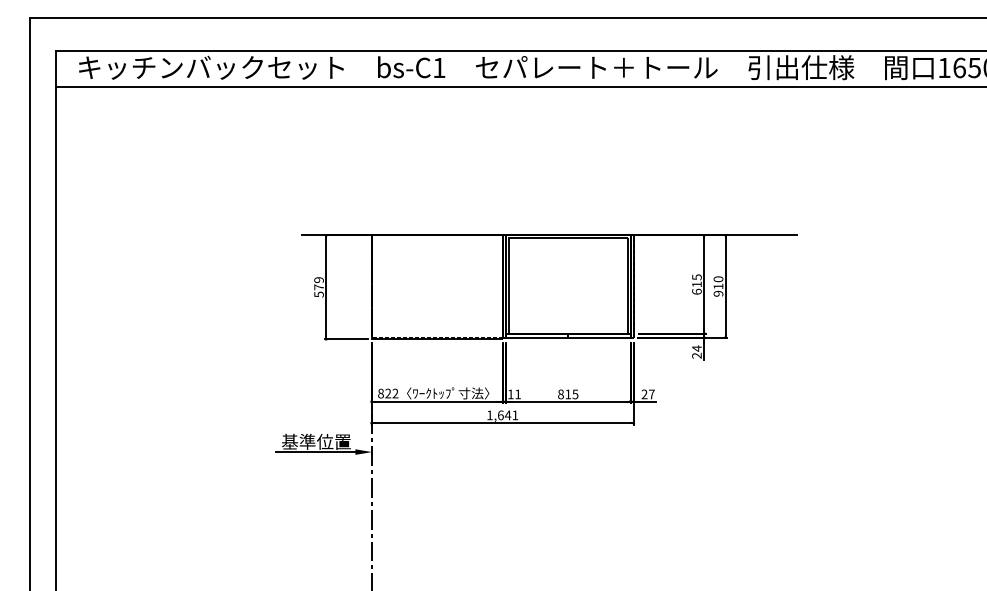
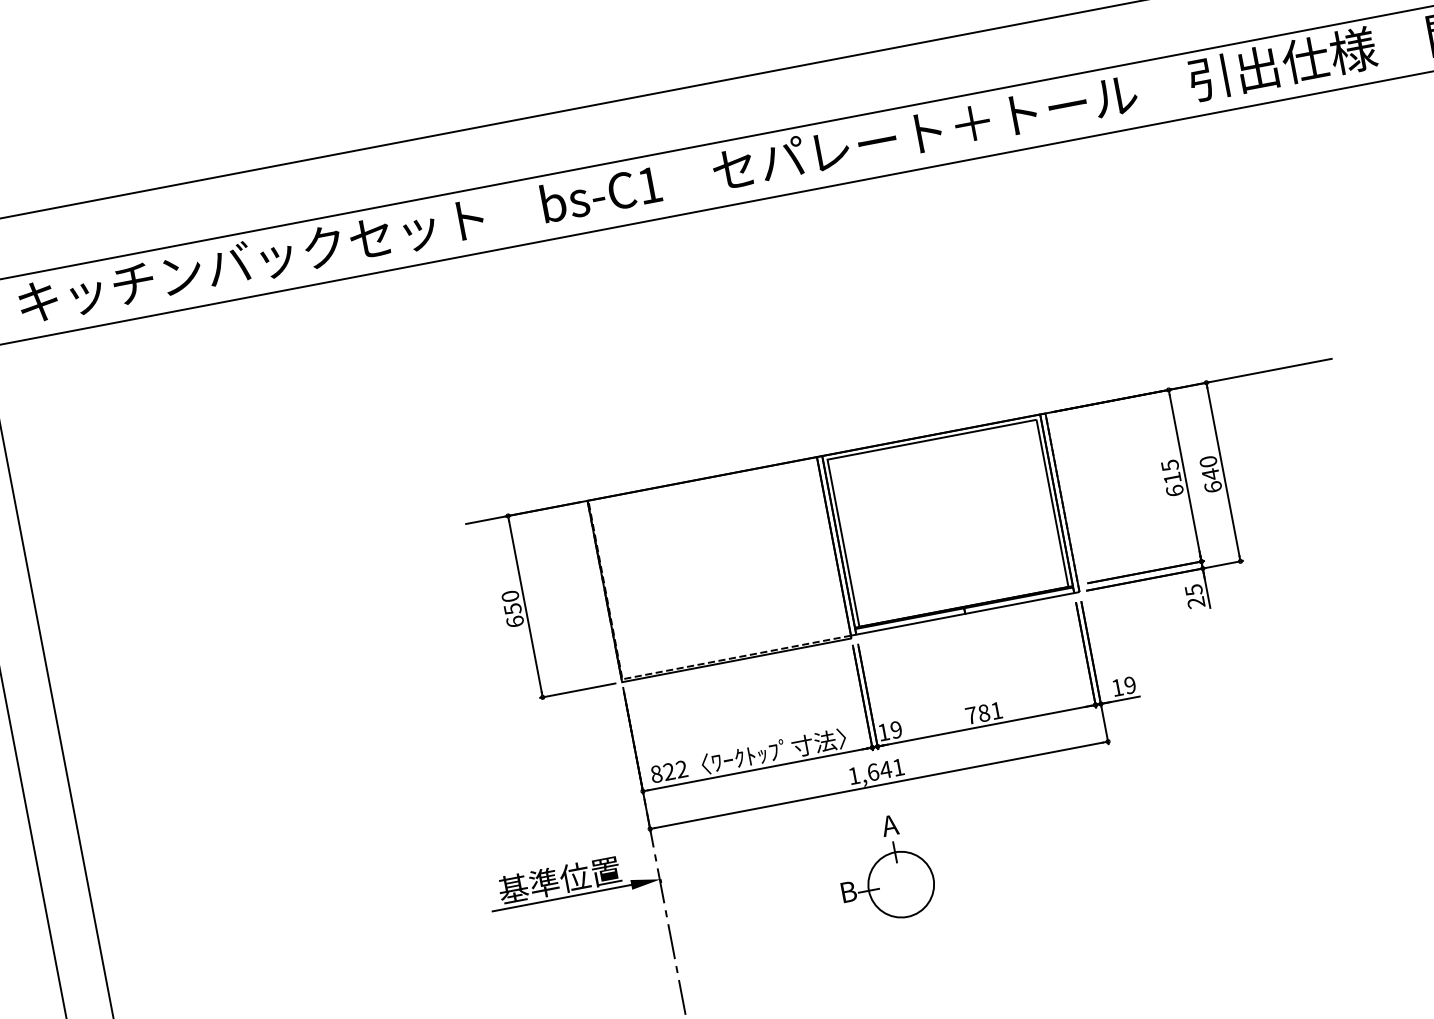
text: (318, 287) -> (511, 609), 579 -> 650
text: (718, 289) -> (1211, 479), 910 -> 640
text: (696, 348) -> (1193, 590), 24 -> 25
text: (517, 394) -> (895, 730), 11 -> 19
text: (568, 394) -> (984, 713), 815 -> 781
text: (647, 394) -> (1122, 686), 27 -> 19
part: (497, 469) -> (885, 867), added

